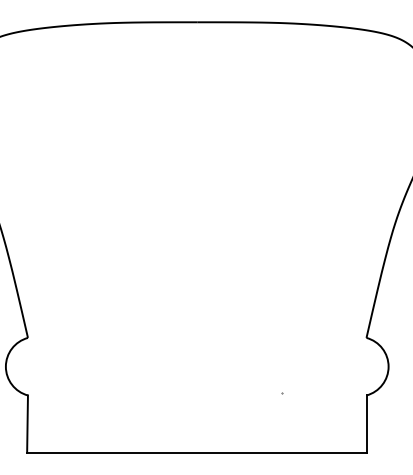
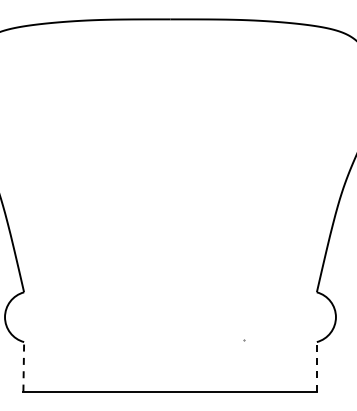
line: (27, 423) -> (23, 366), solid -> dashed
line: (366, 423) -> (316, 366), solid -> dashed

